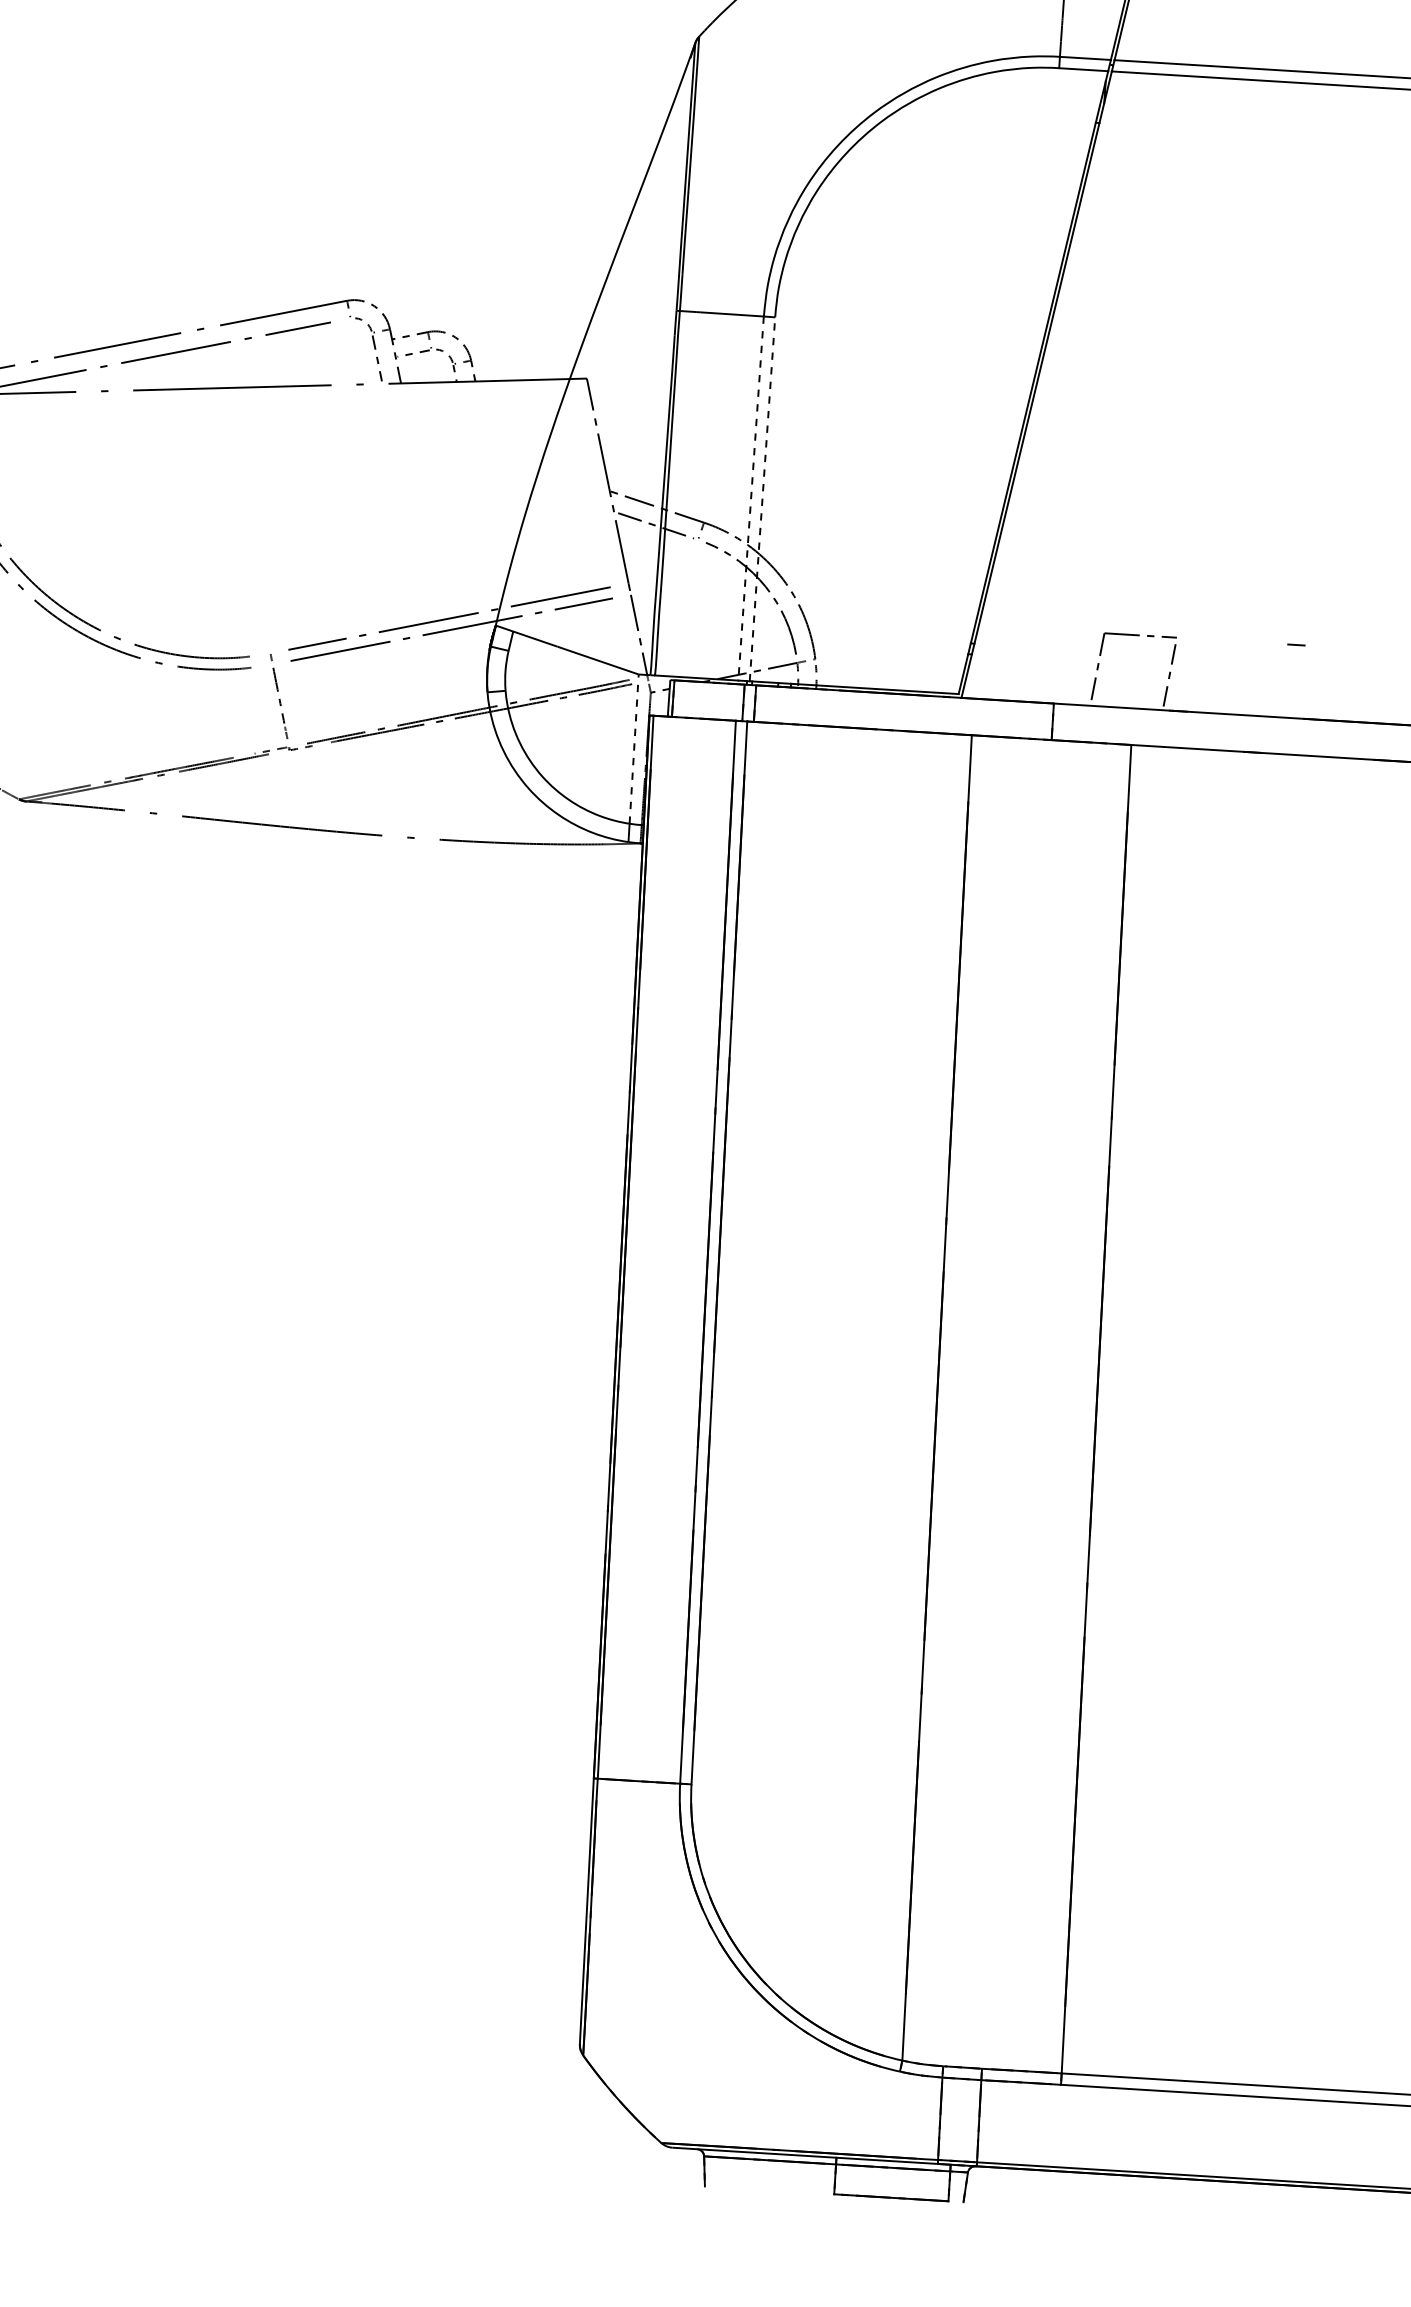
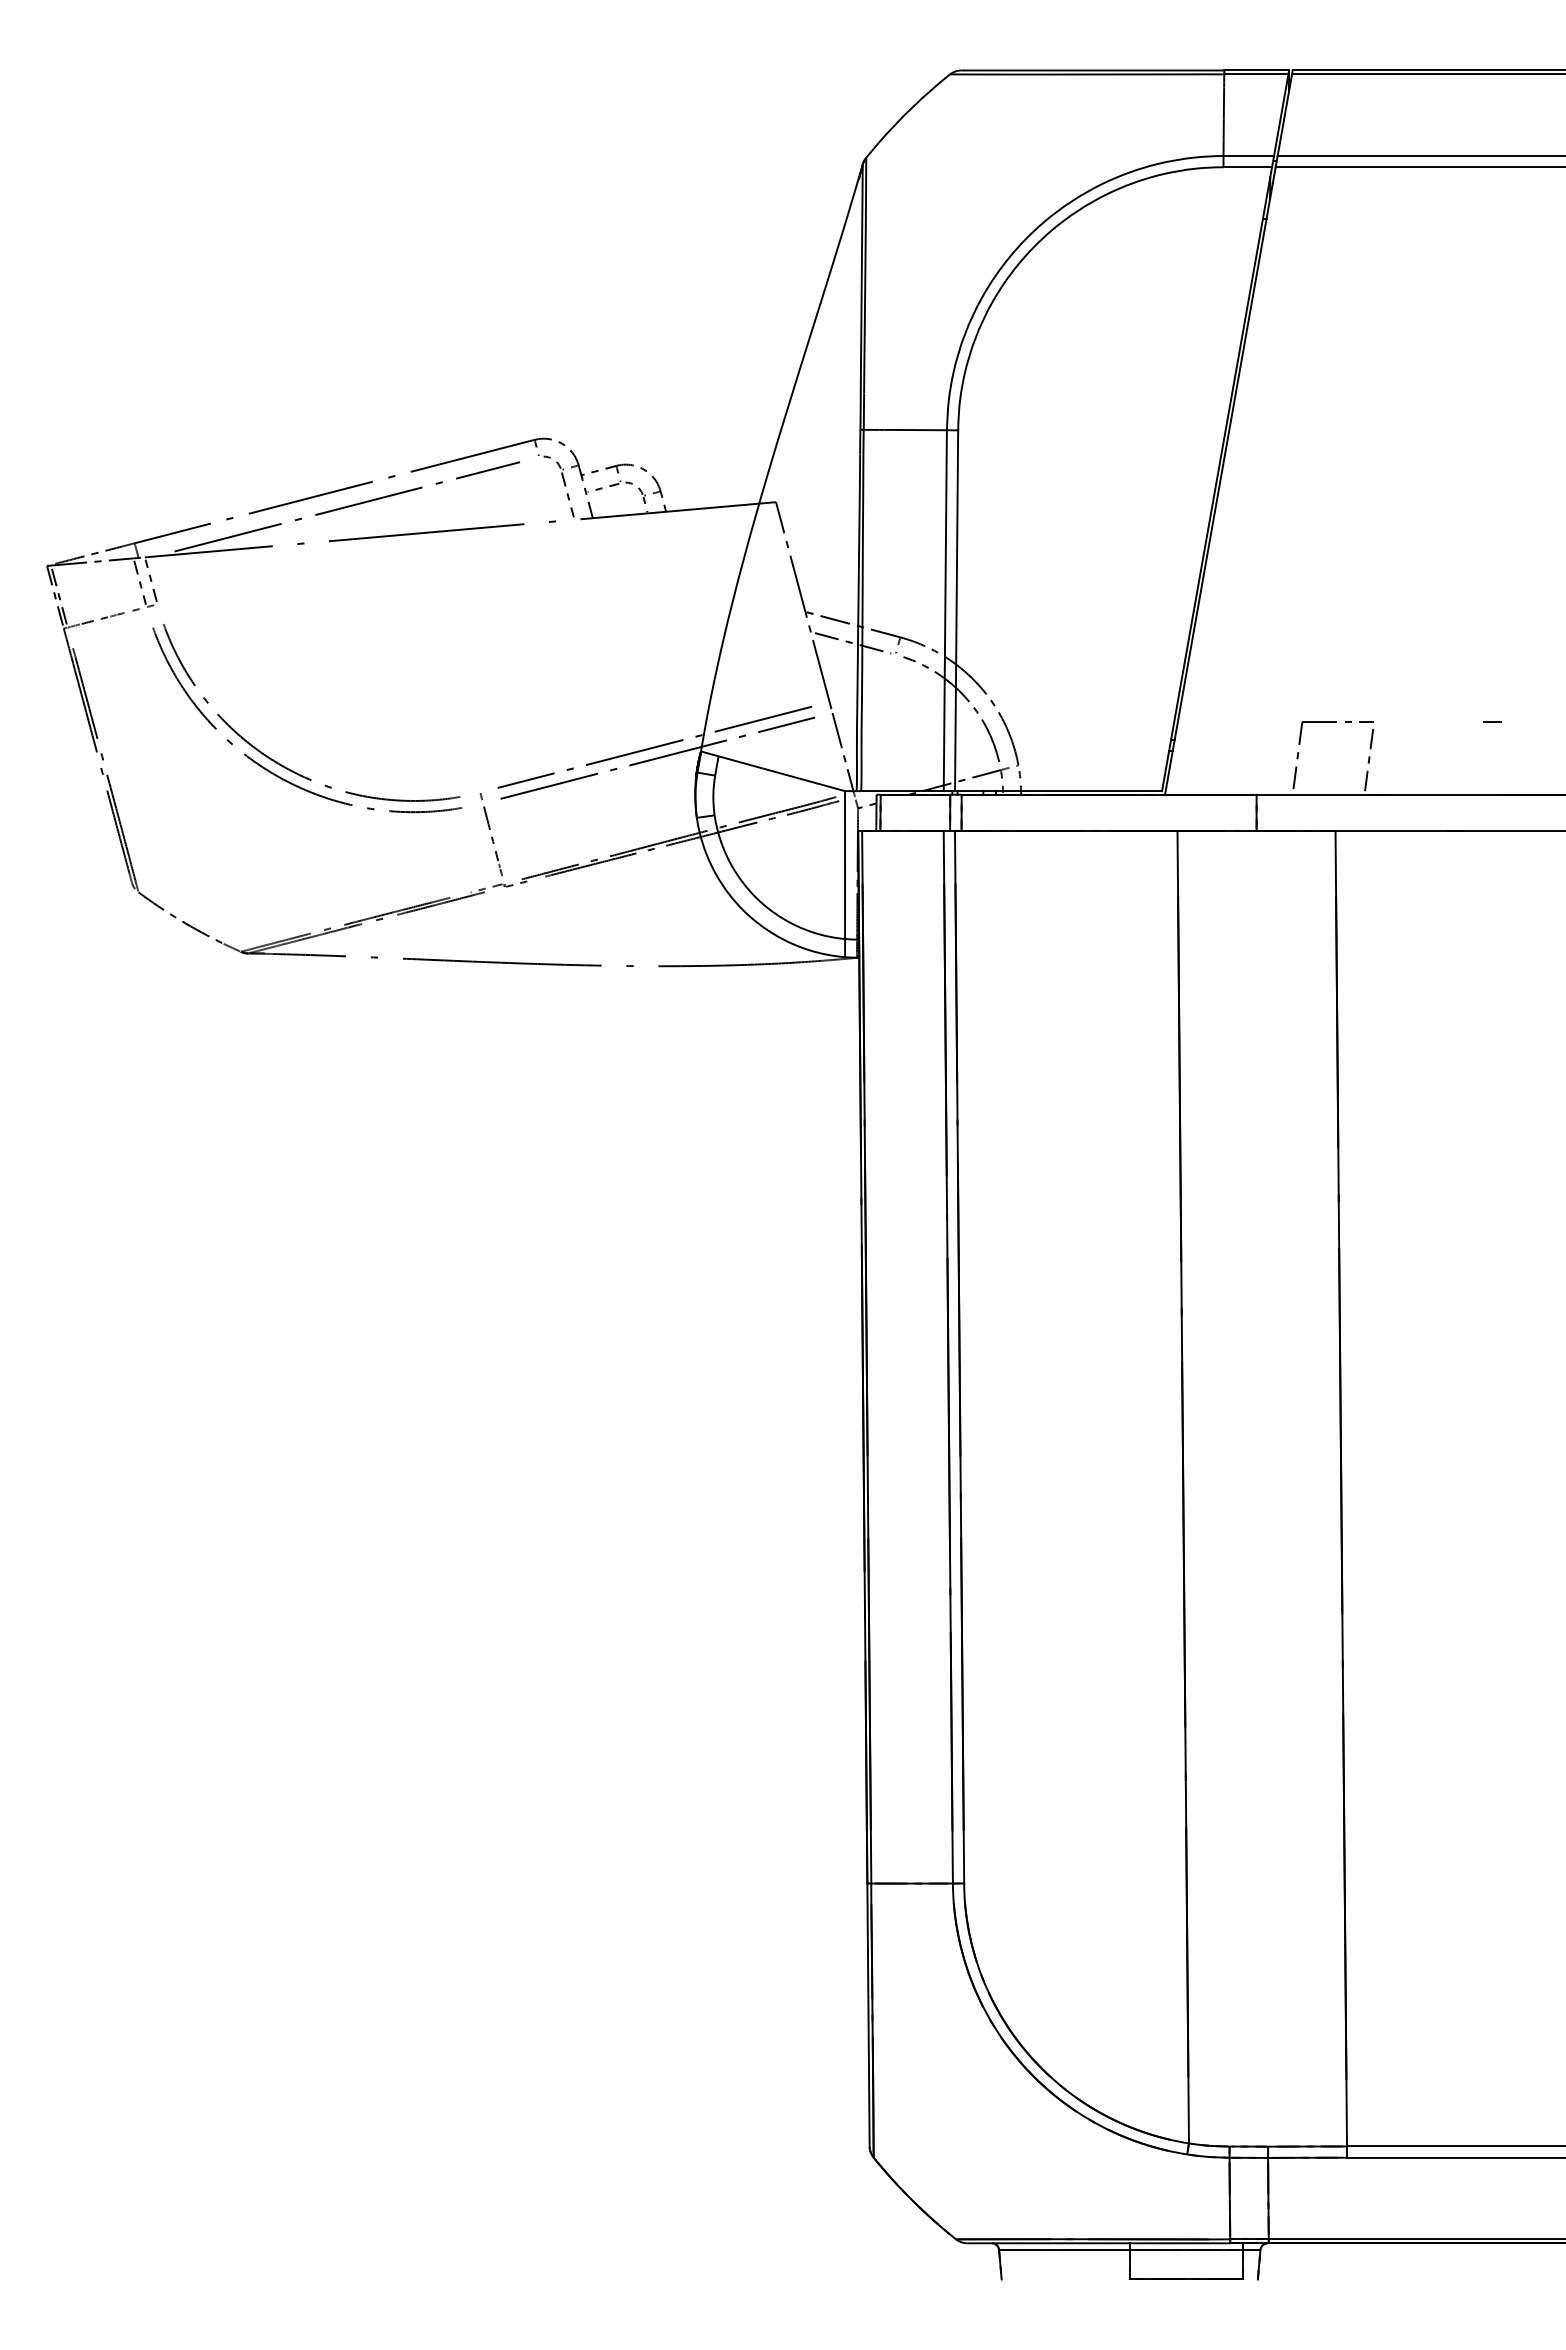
line: (751, 499) -> (945, 611), dashed -> solid
line: (762, 499) -> (956, 610), dashed -> solid
line: (634, 749) -> (845, 865), dashed -> solid

